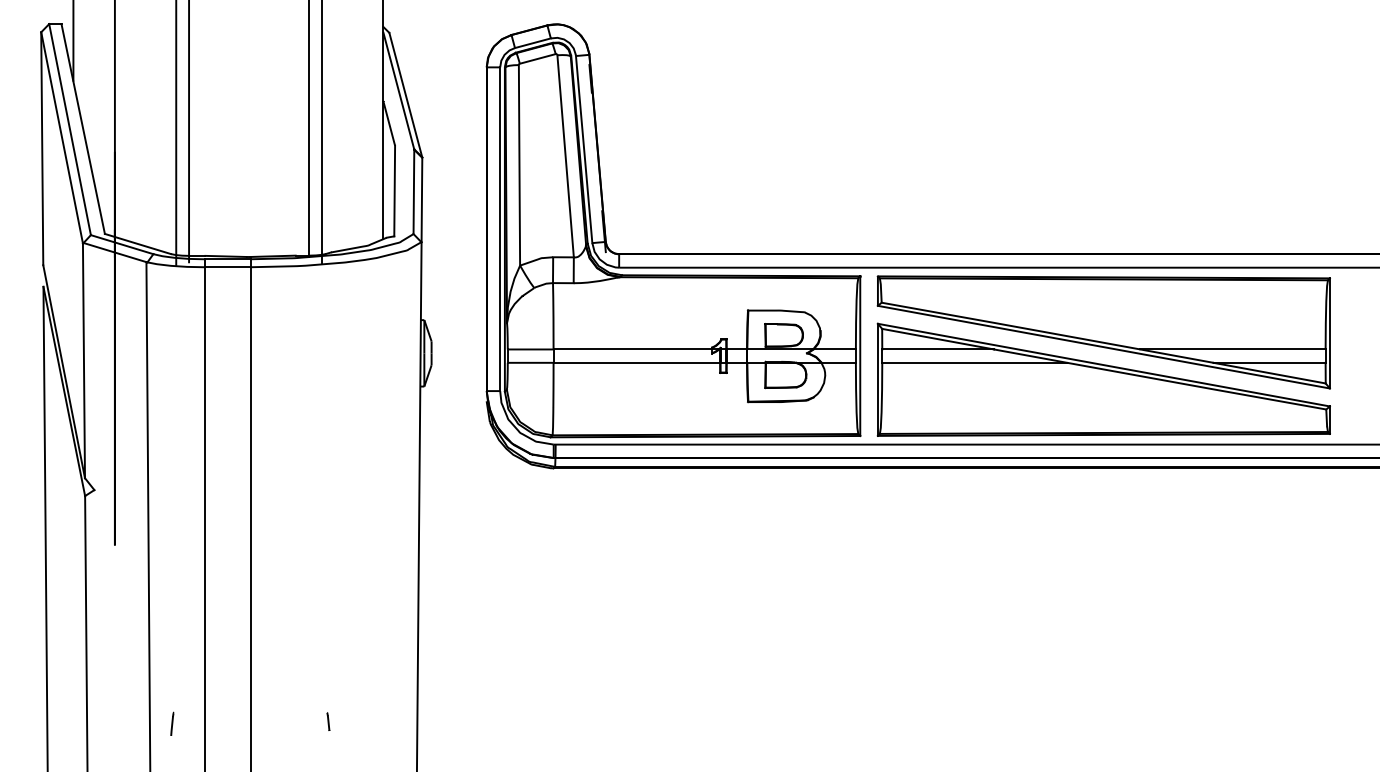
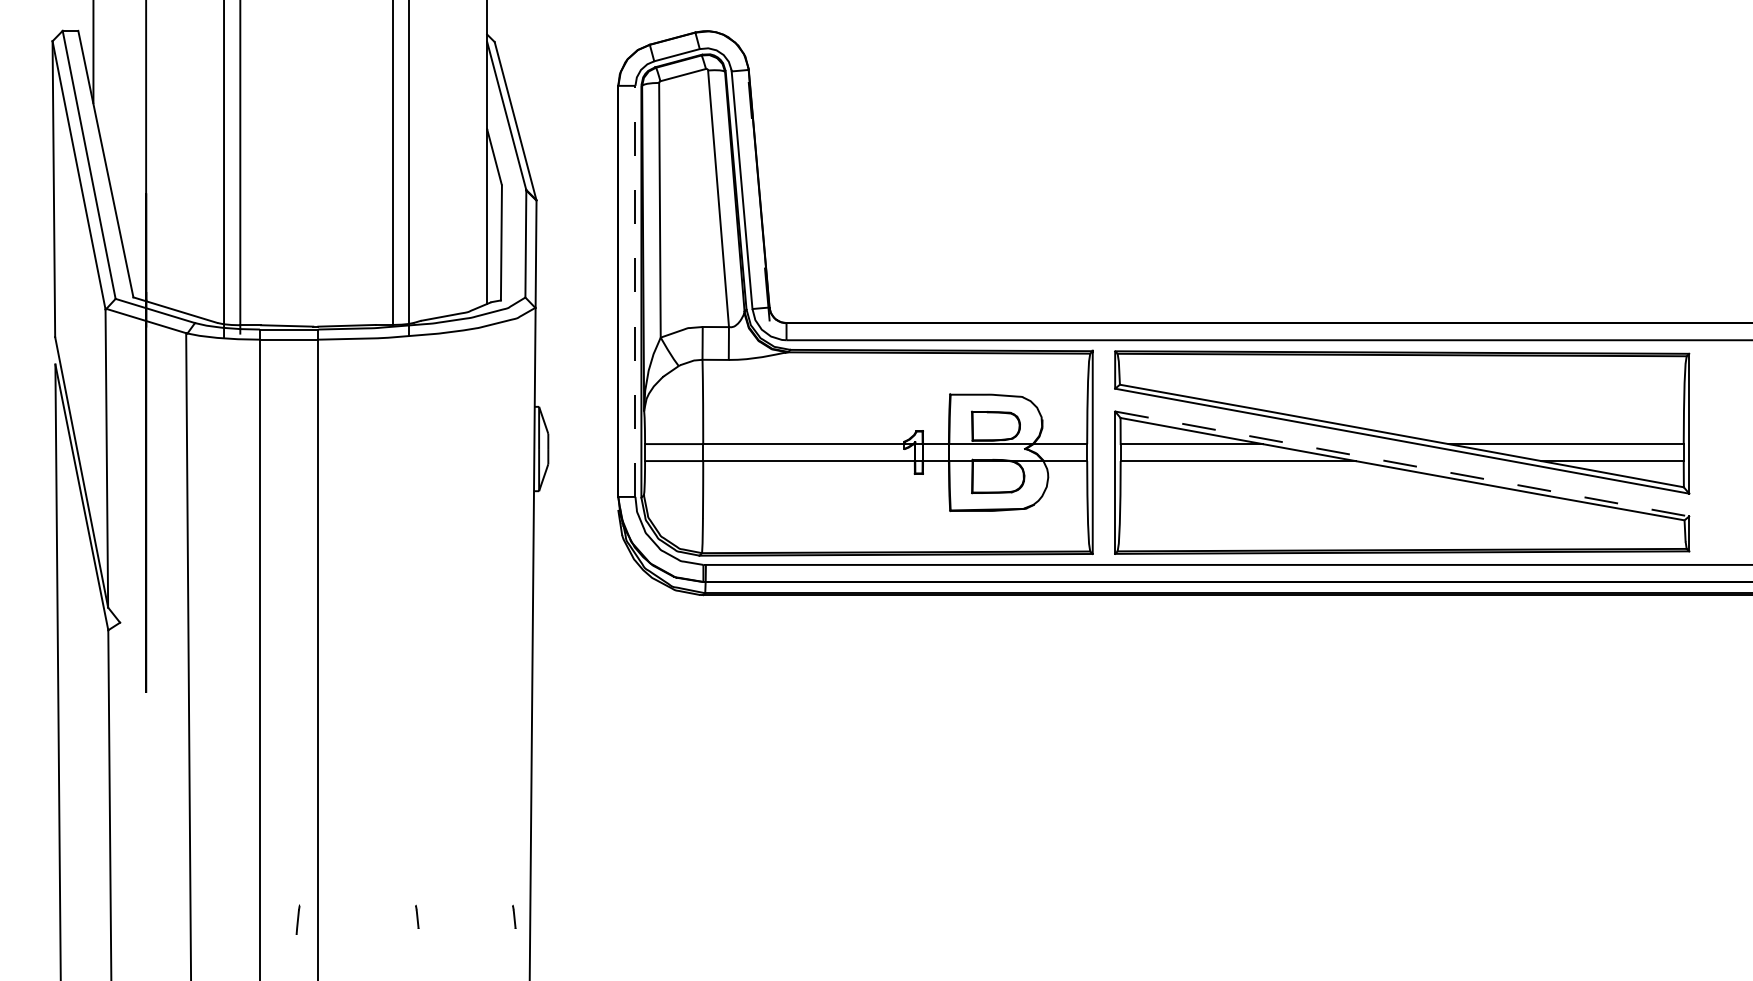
line: (500, 229) -> (635, 291), solid -> dashed
line: (1104, 364) -> (1402, 463), solid -> dashed
line: (404, 721) -> (514, 916), added
line: (171, 723) -> (297, 919), moved

